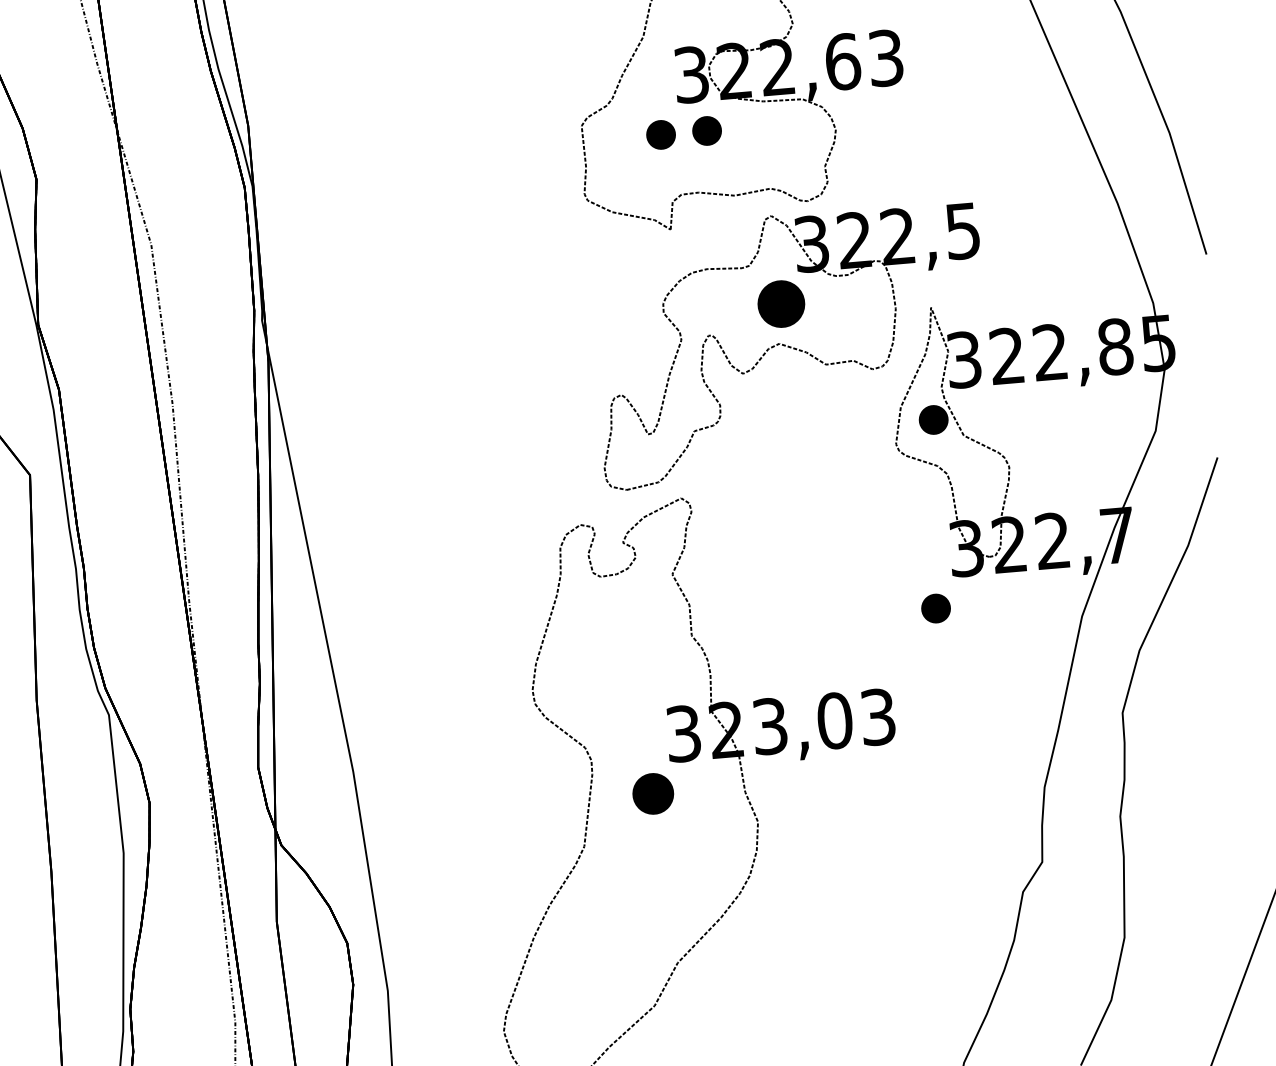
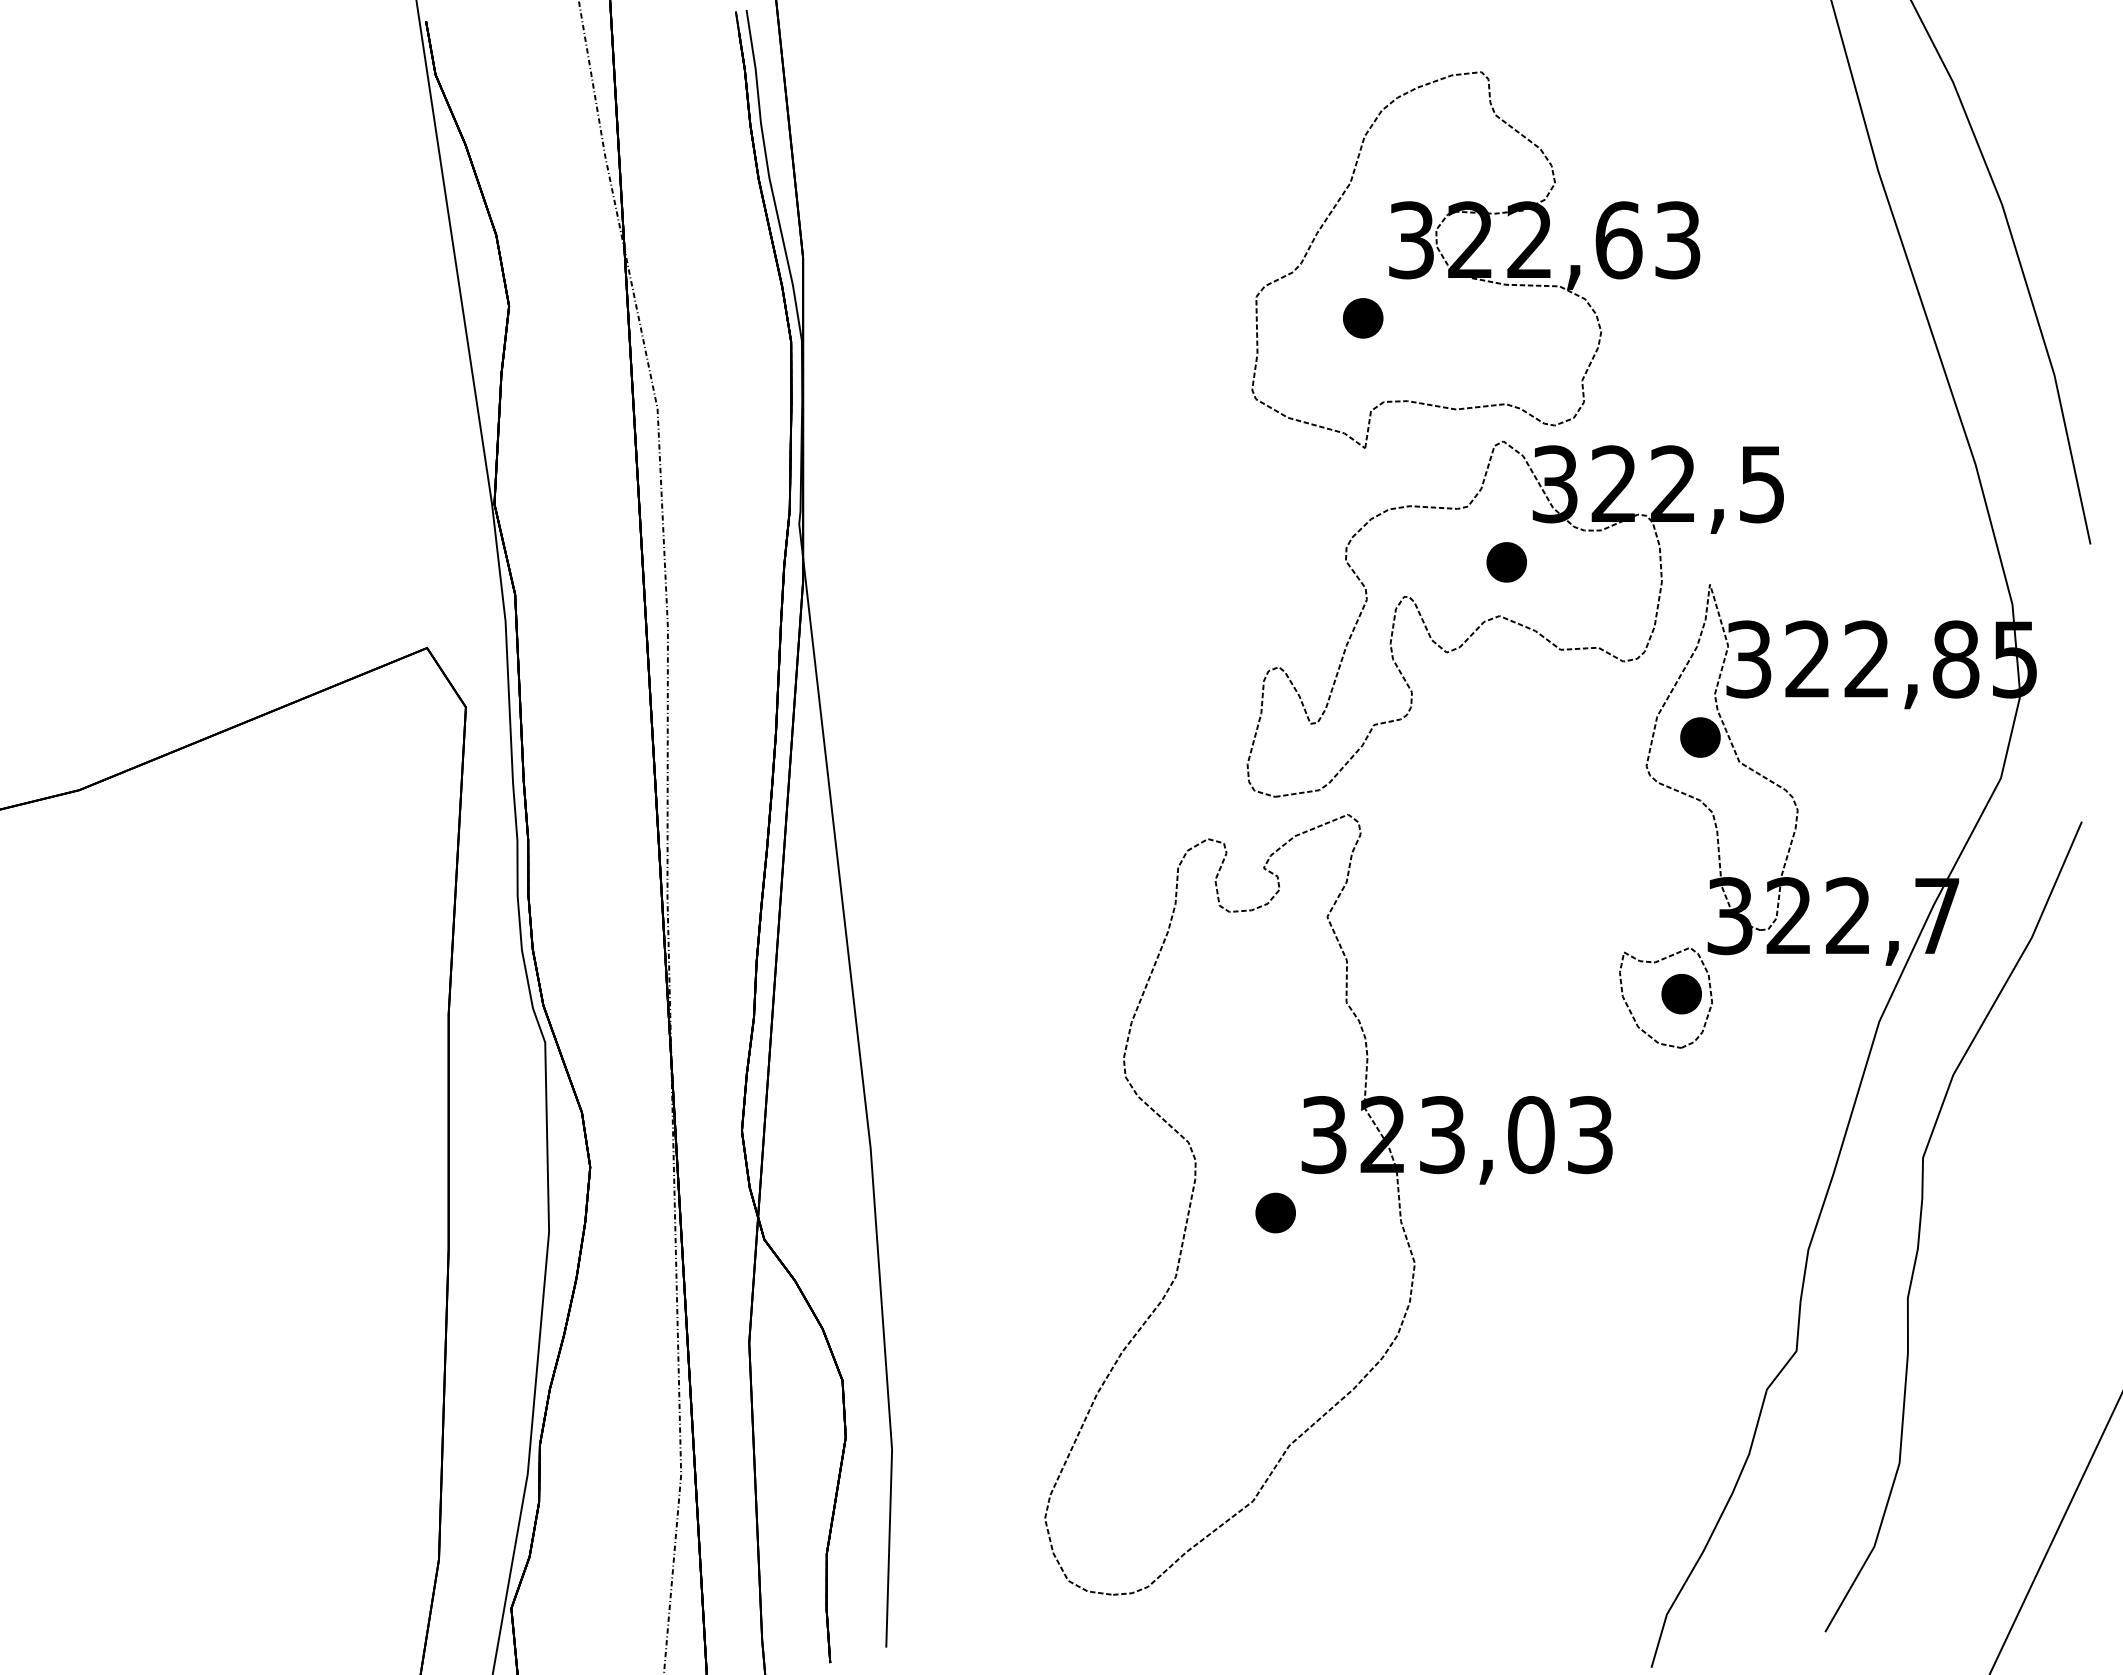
part: (707, 131) -> (1426, 318), removed
part: (781, 304) -> (1506, 562), size x0.62
part: (915, 587) -> (1655, 963), added
part: (653, 793) -> (1275, 1212), size x0.71

